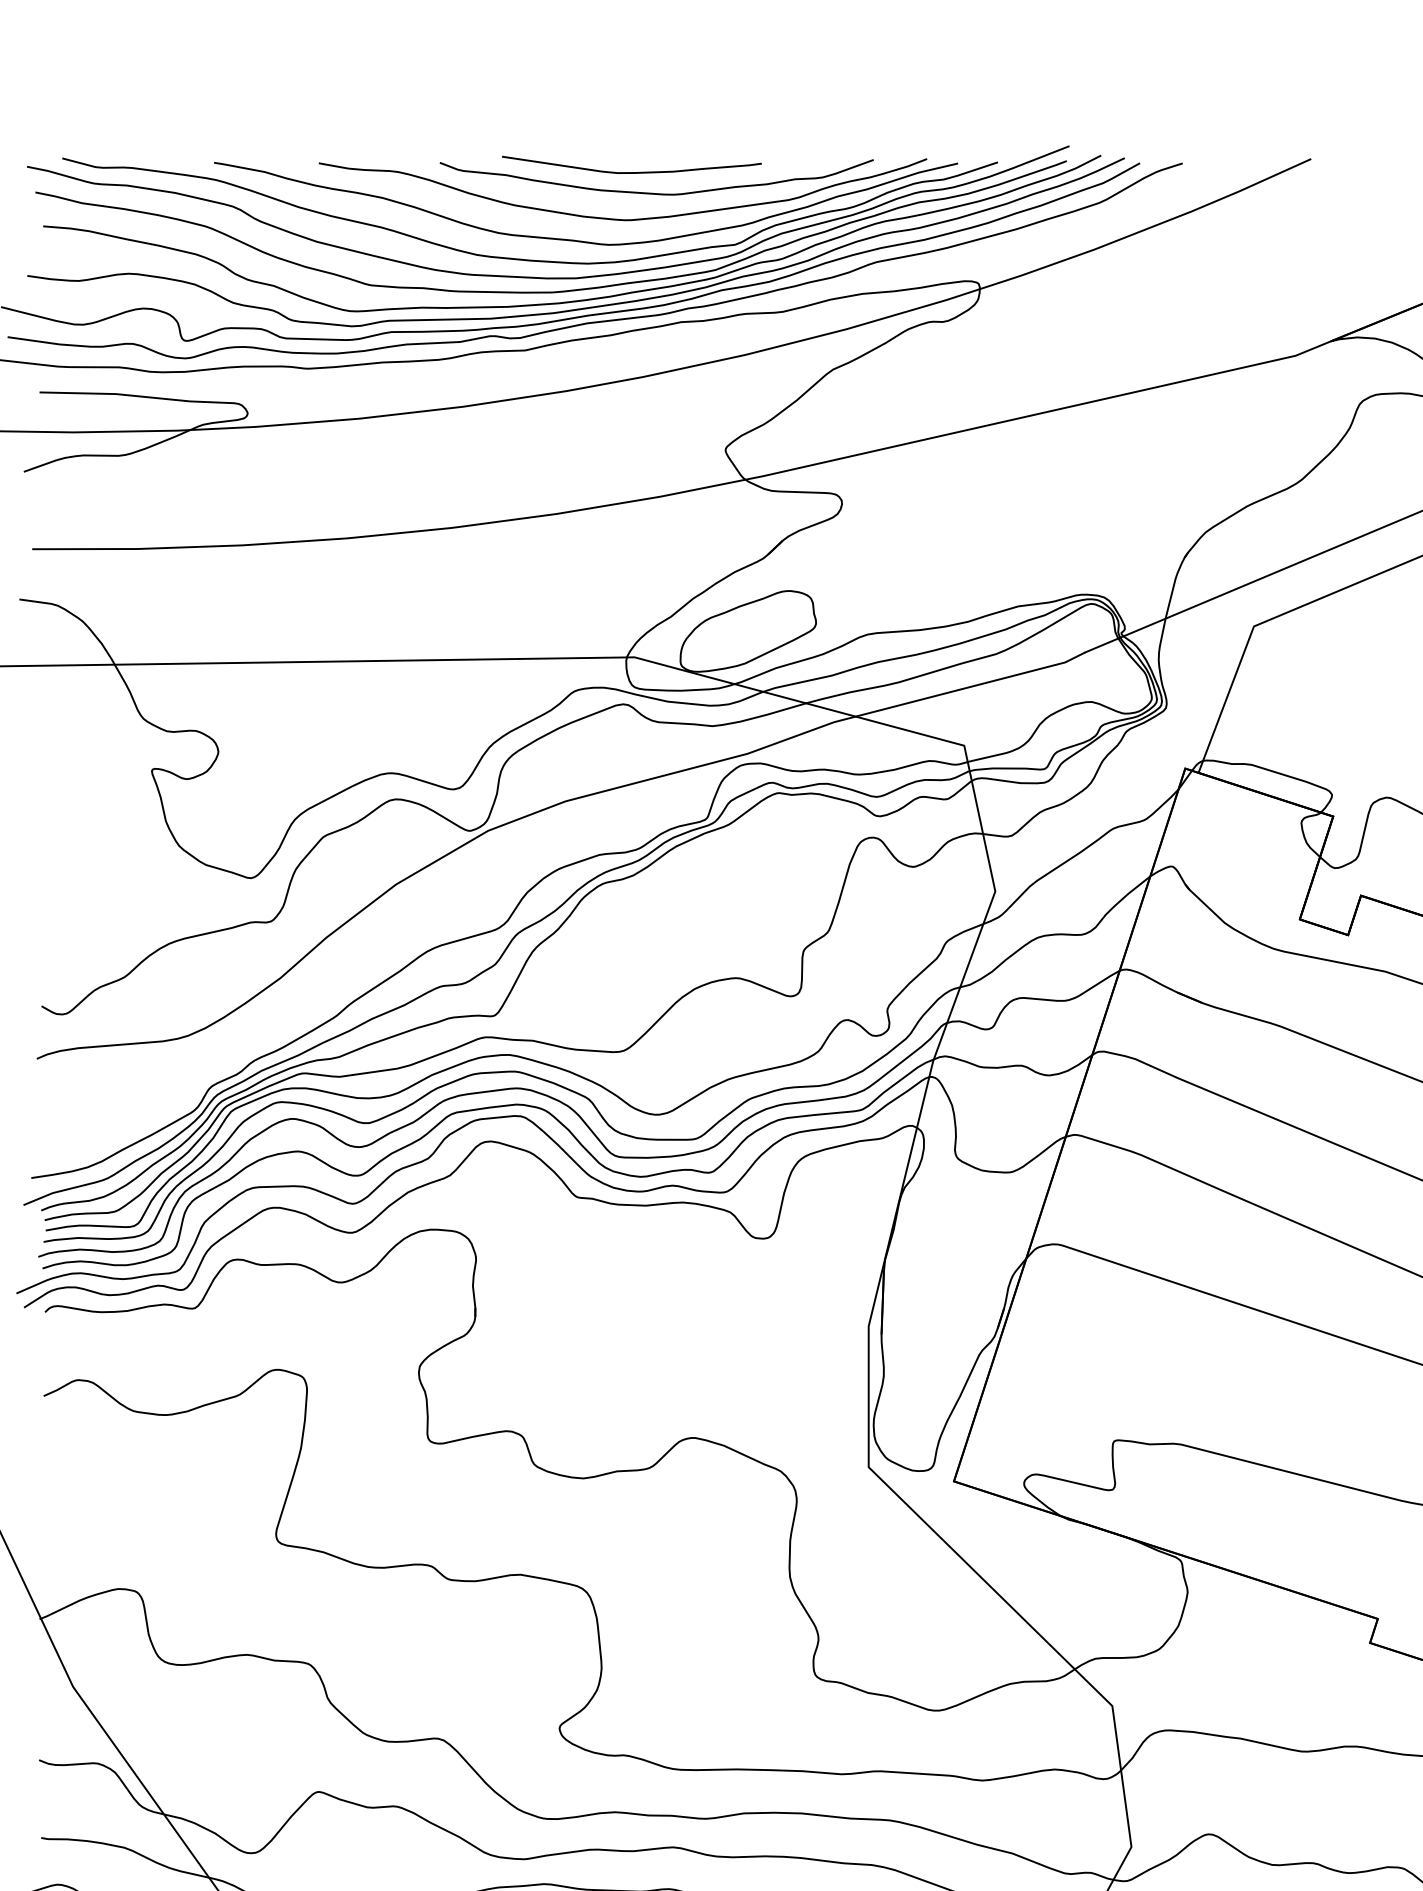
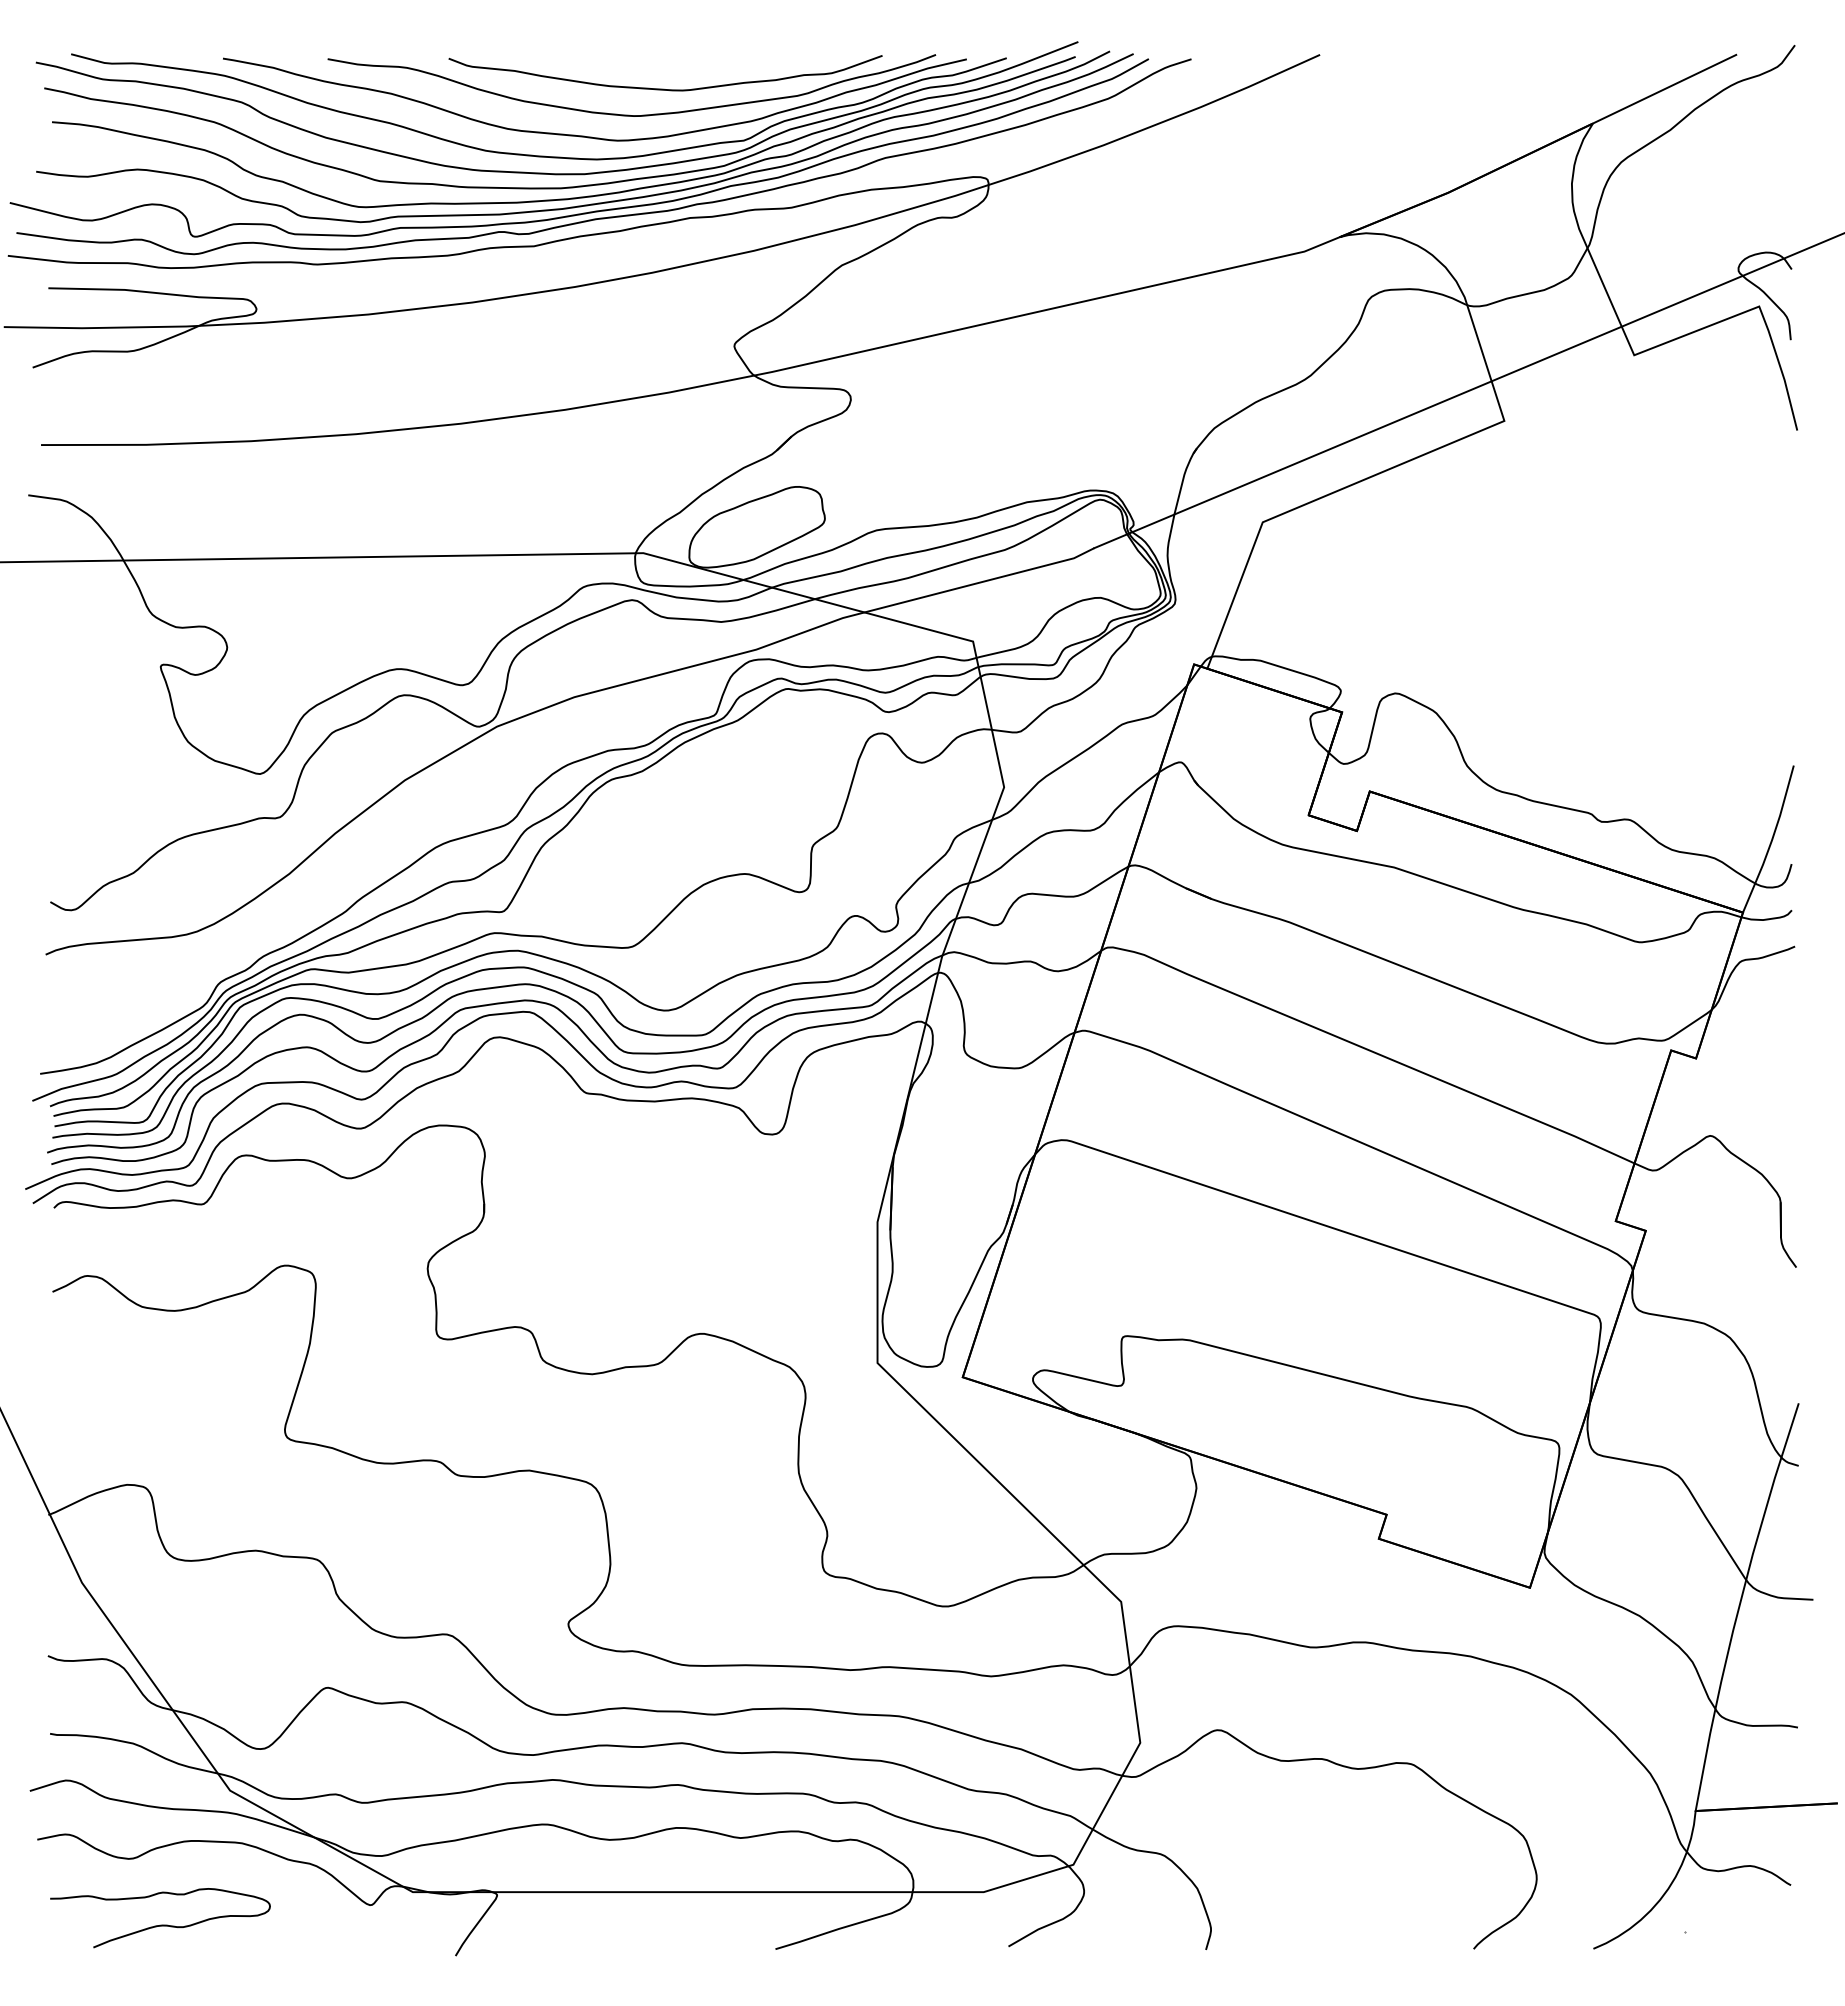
curve: (634, 171) -> (643, 67), removed

